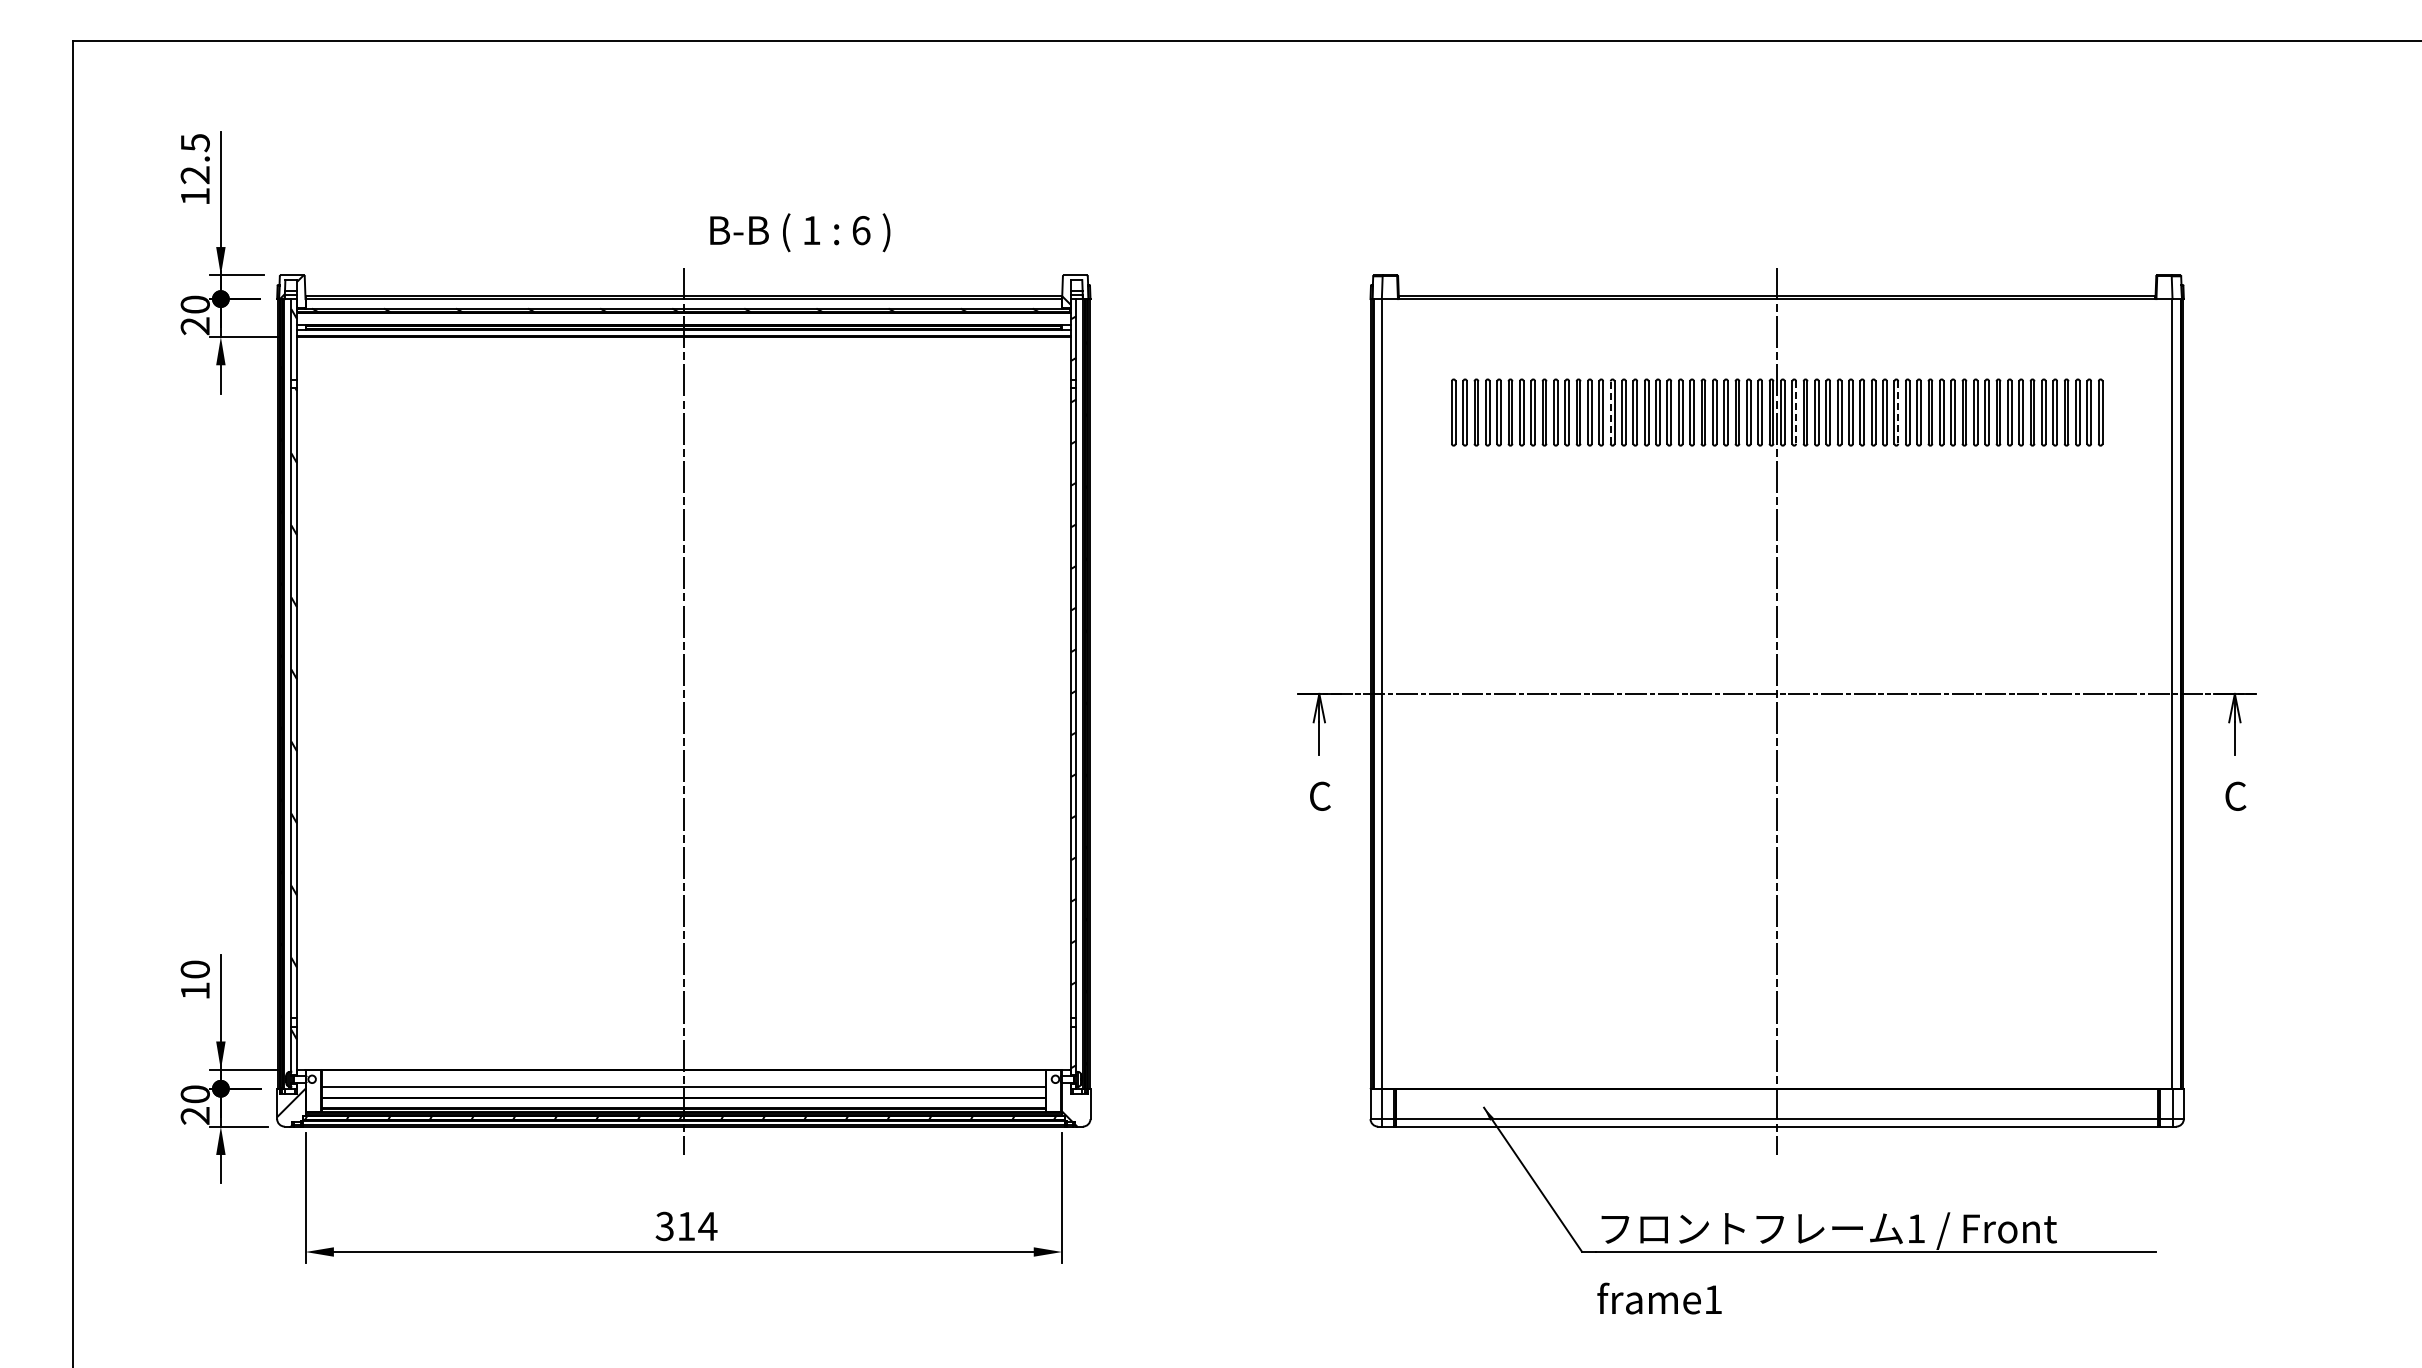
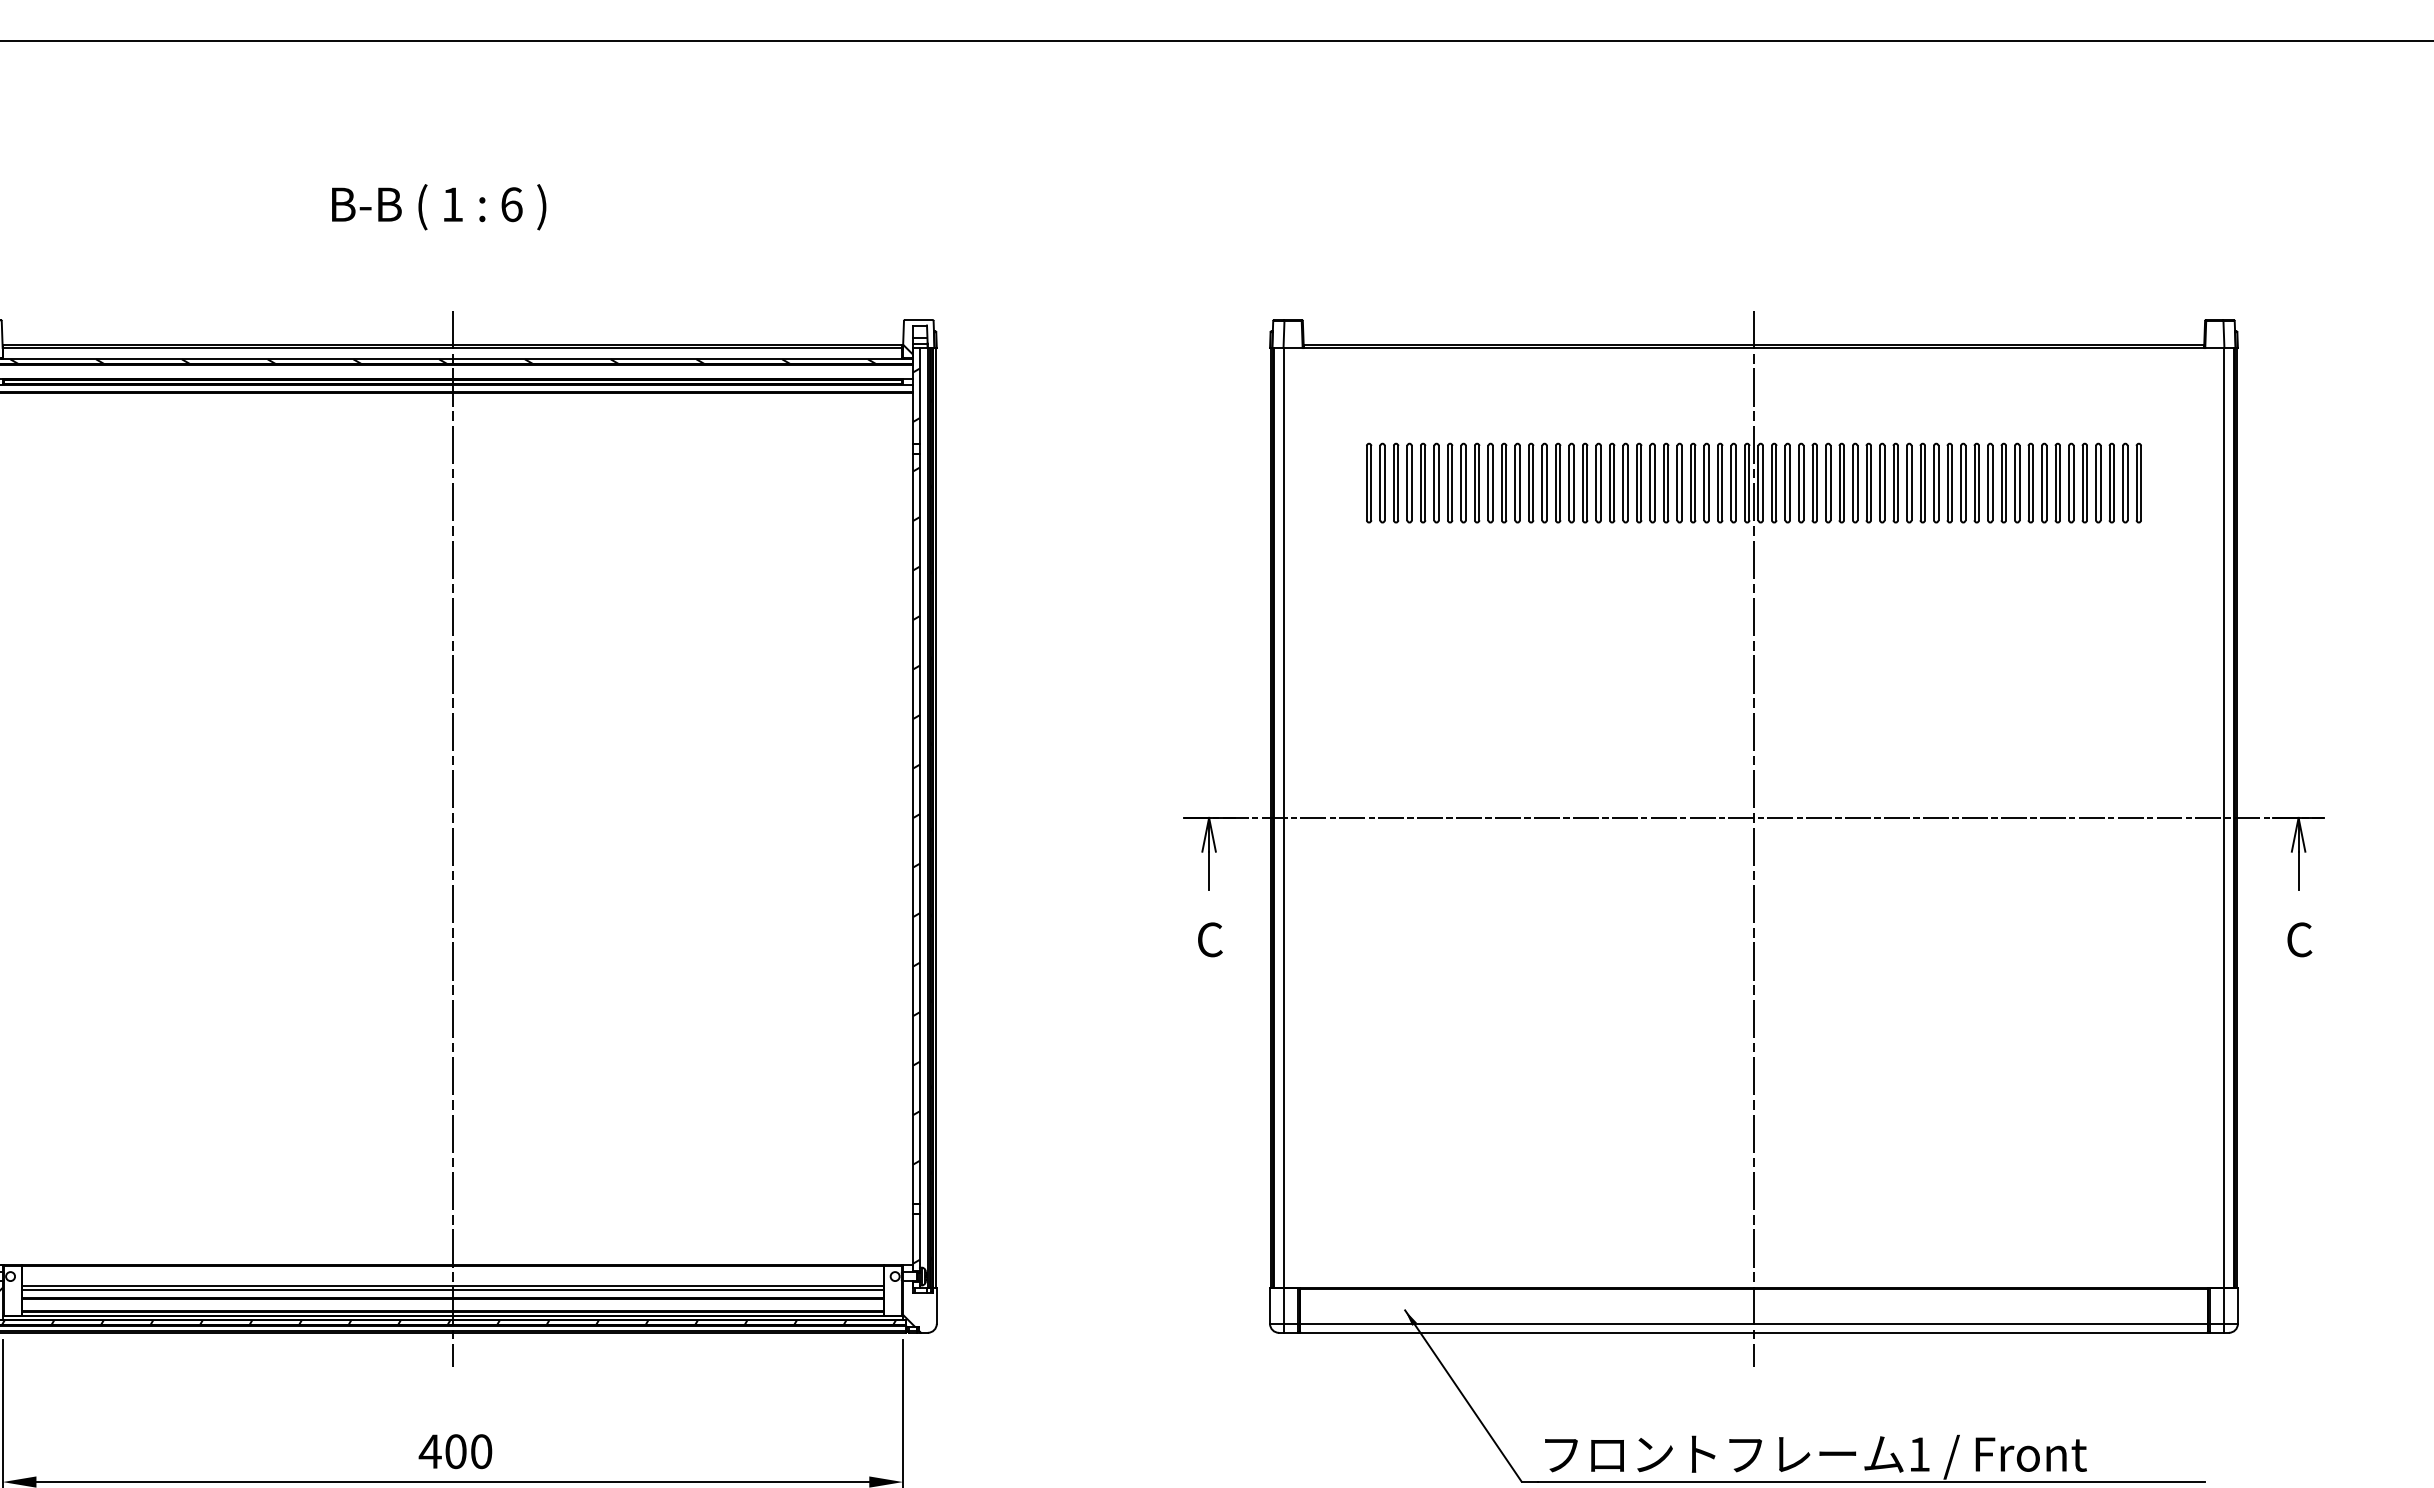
text: (800, 232) -> (439, 206), moved
line: (1610, 412) -> (1555, 483), dashed -> solid
line: (1796, 413) -> (1776, 484), dashed -> solid
line: (1898, 413) -> (1898, 484), dashed -> solid
line: (683, 1090) -> (452, 1289), added
text: (686, 1226) -> (456, 1451), 314 -> 400

